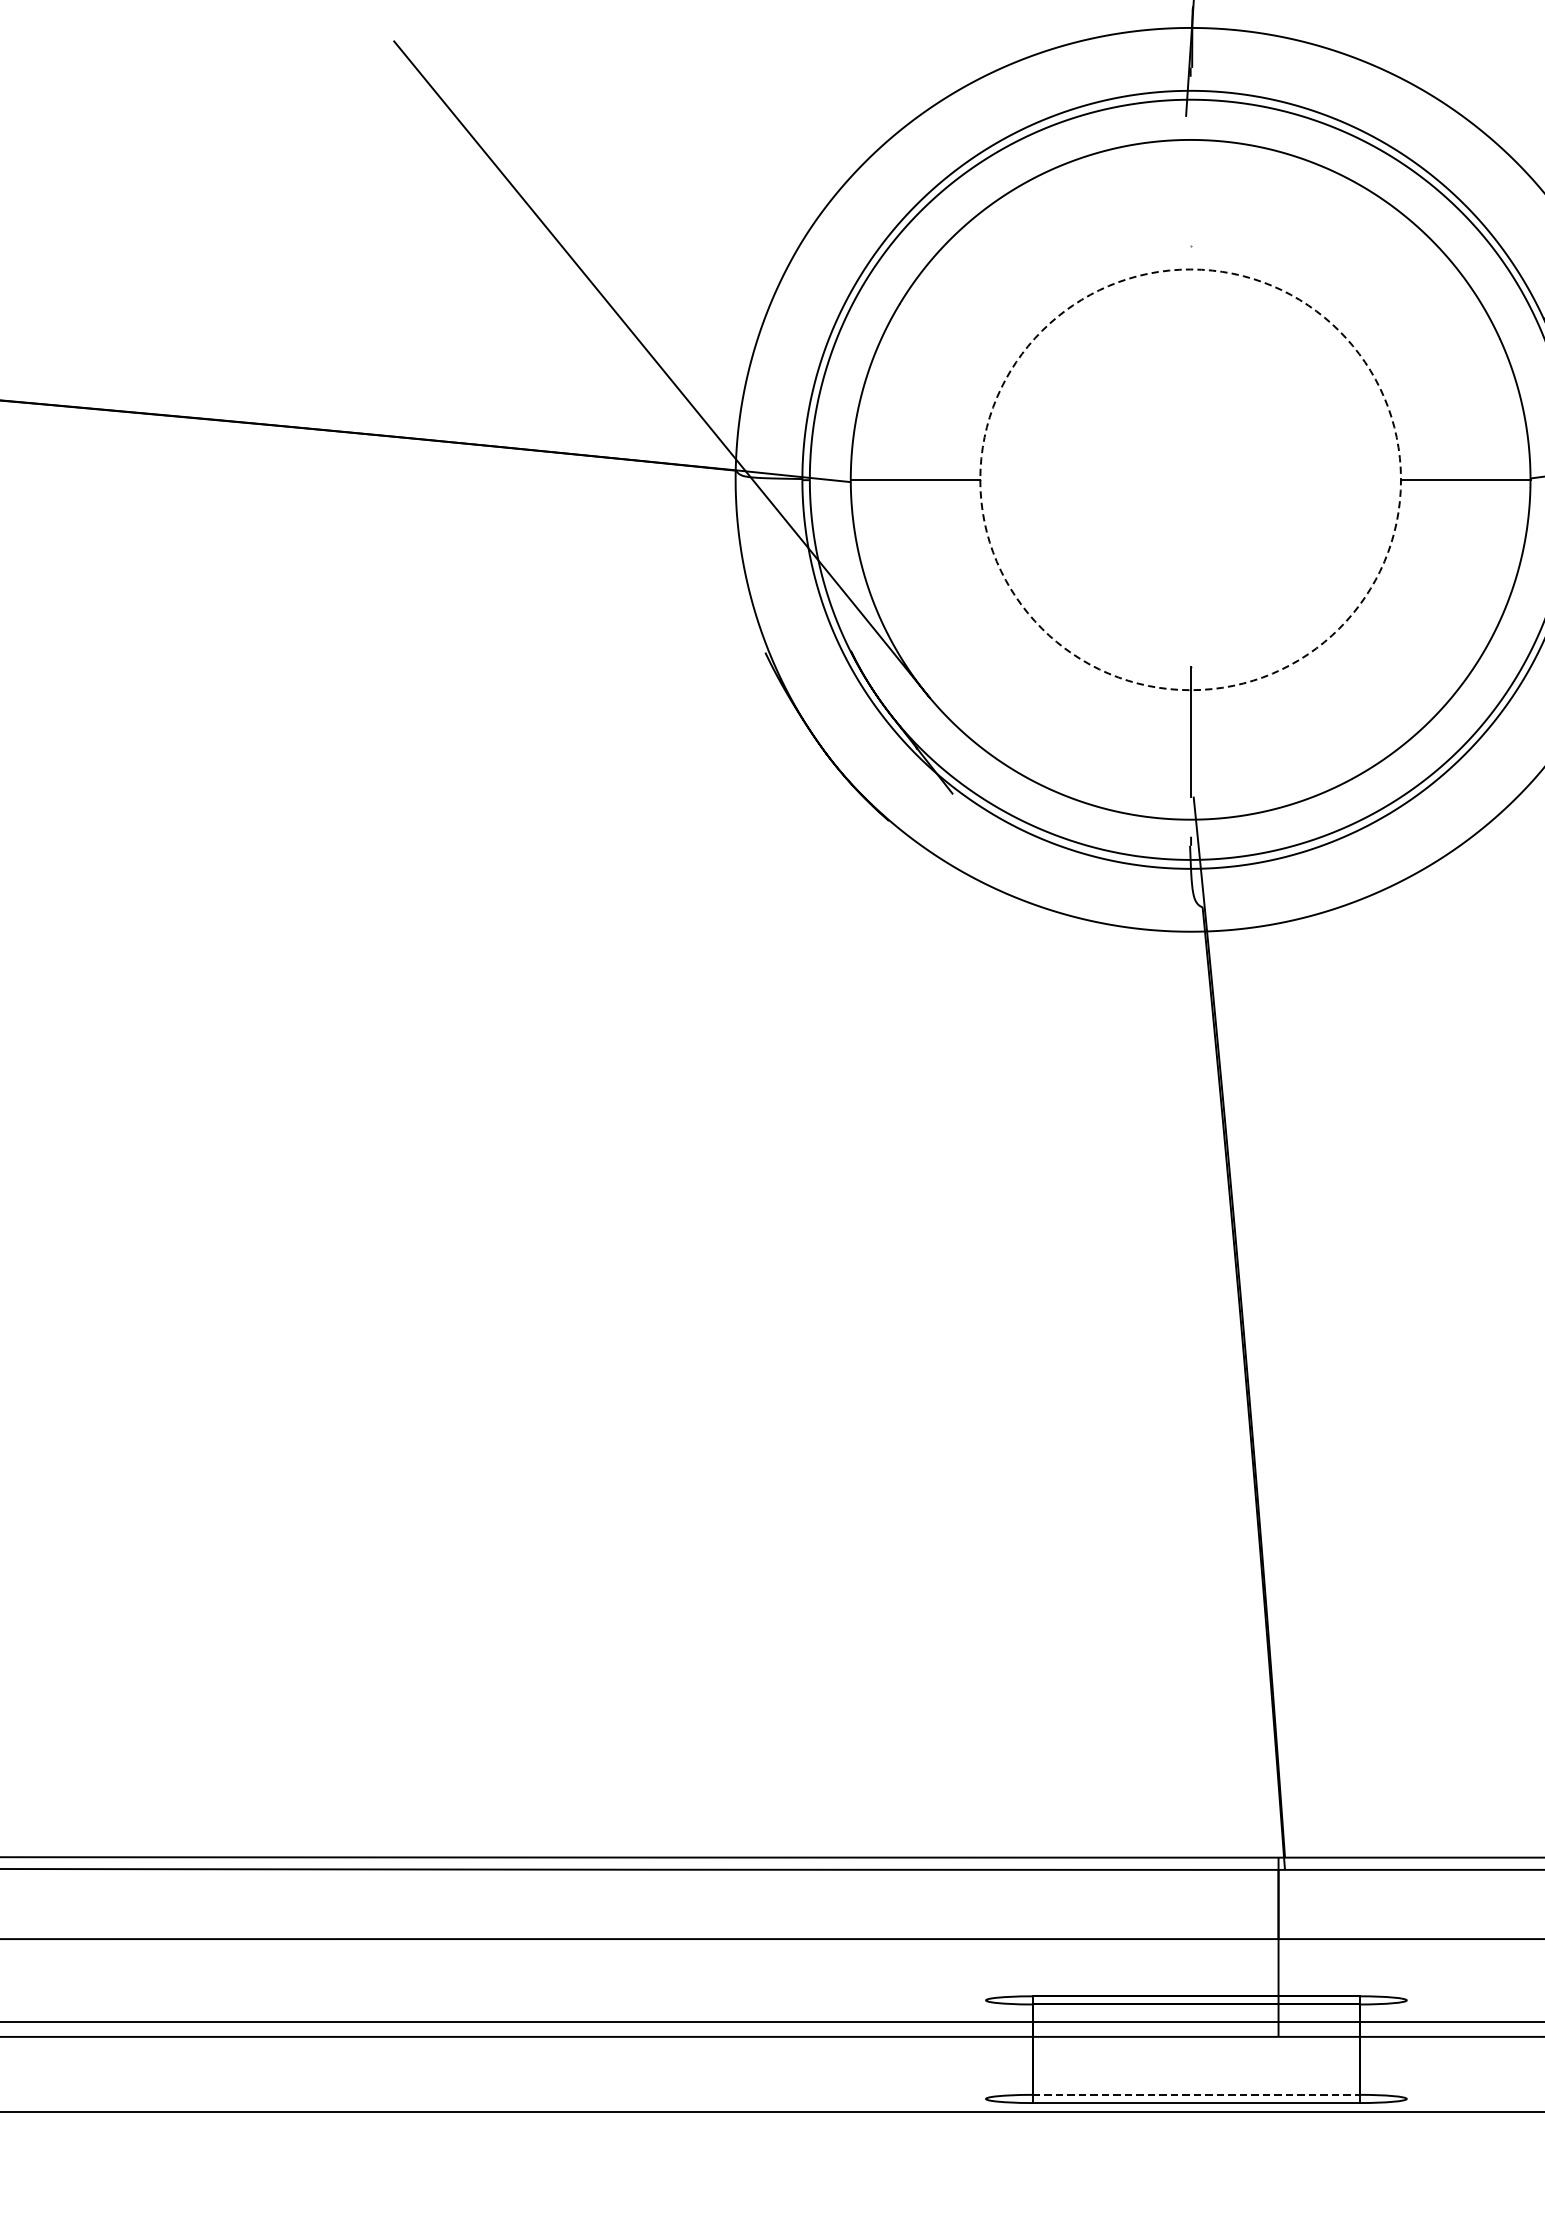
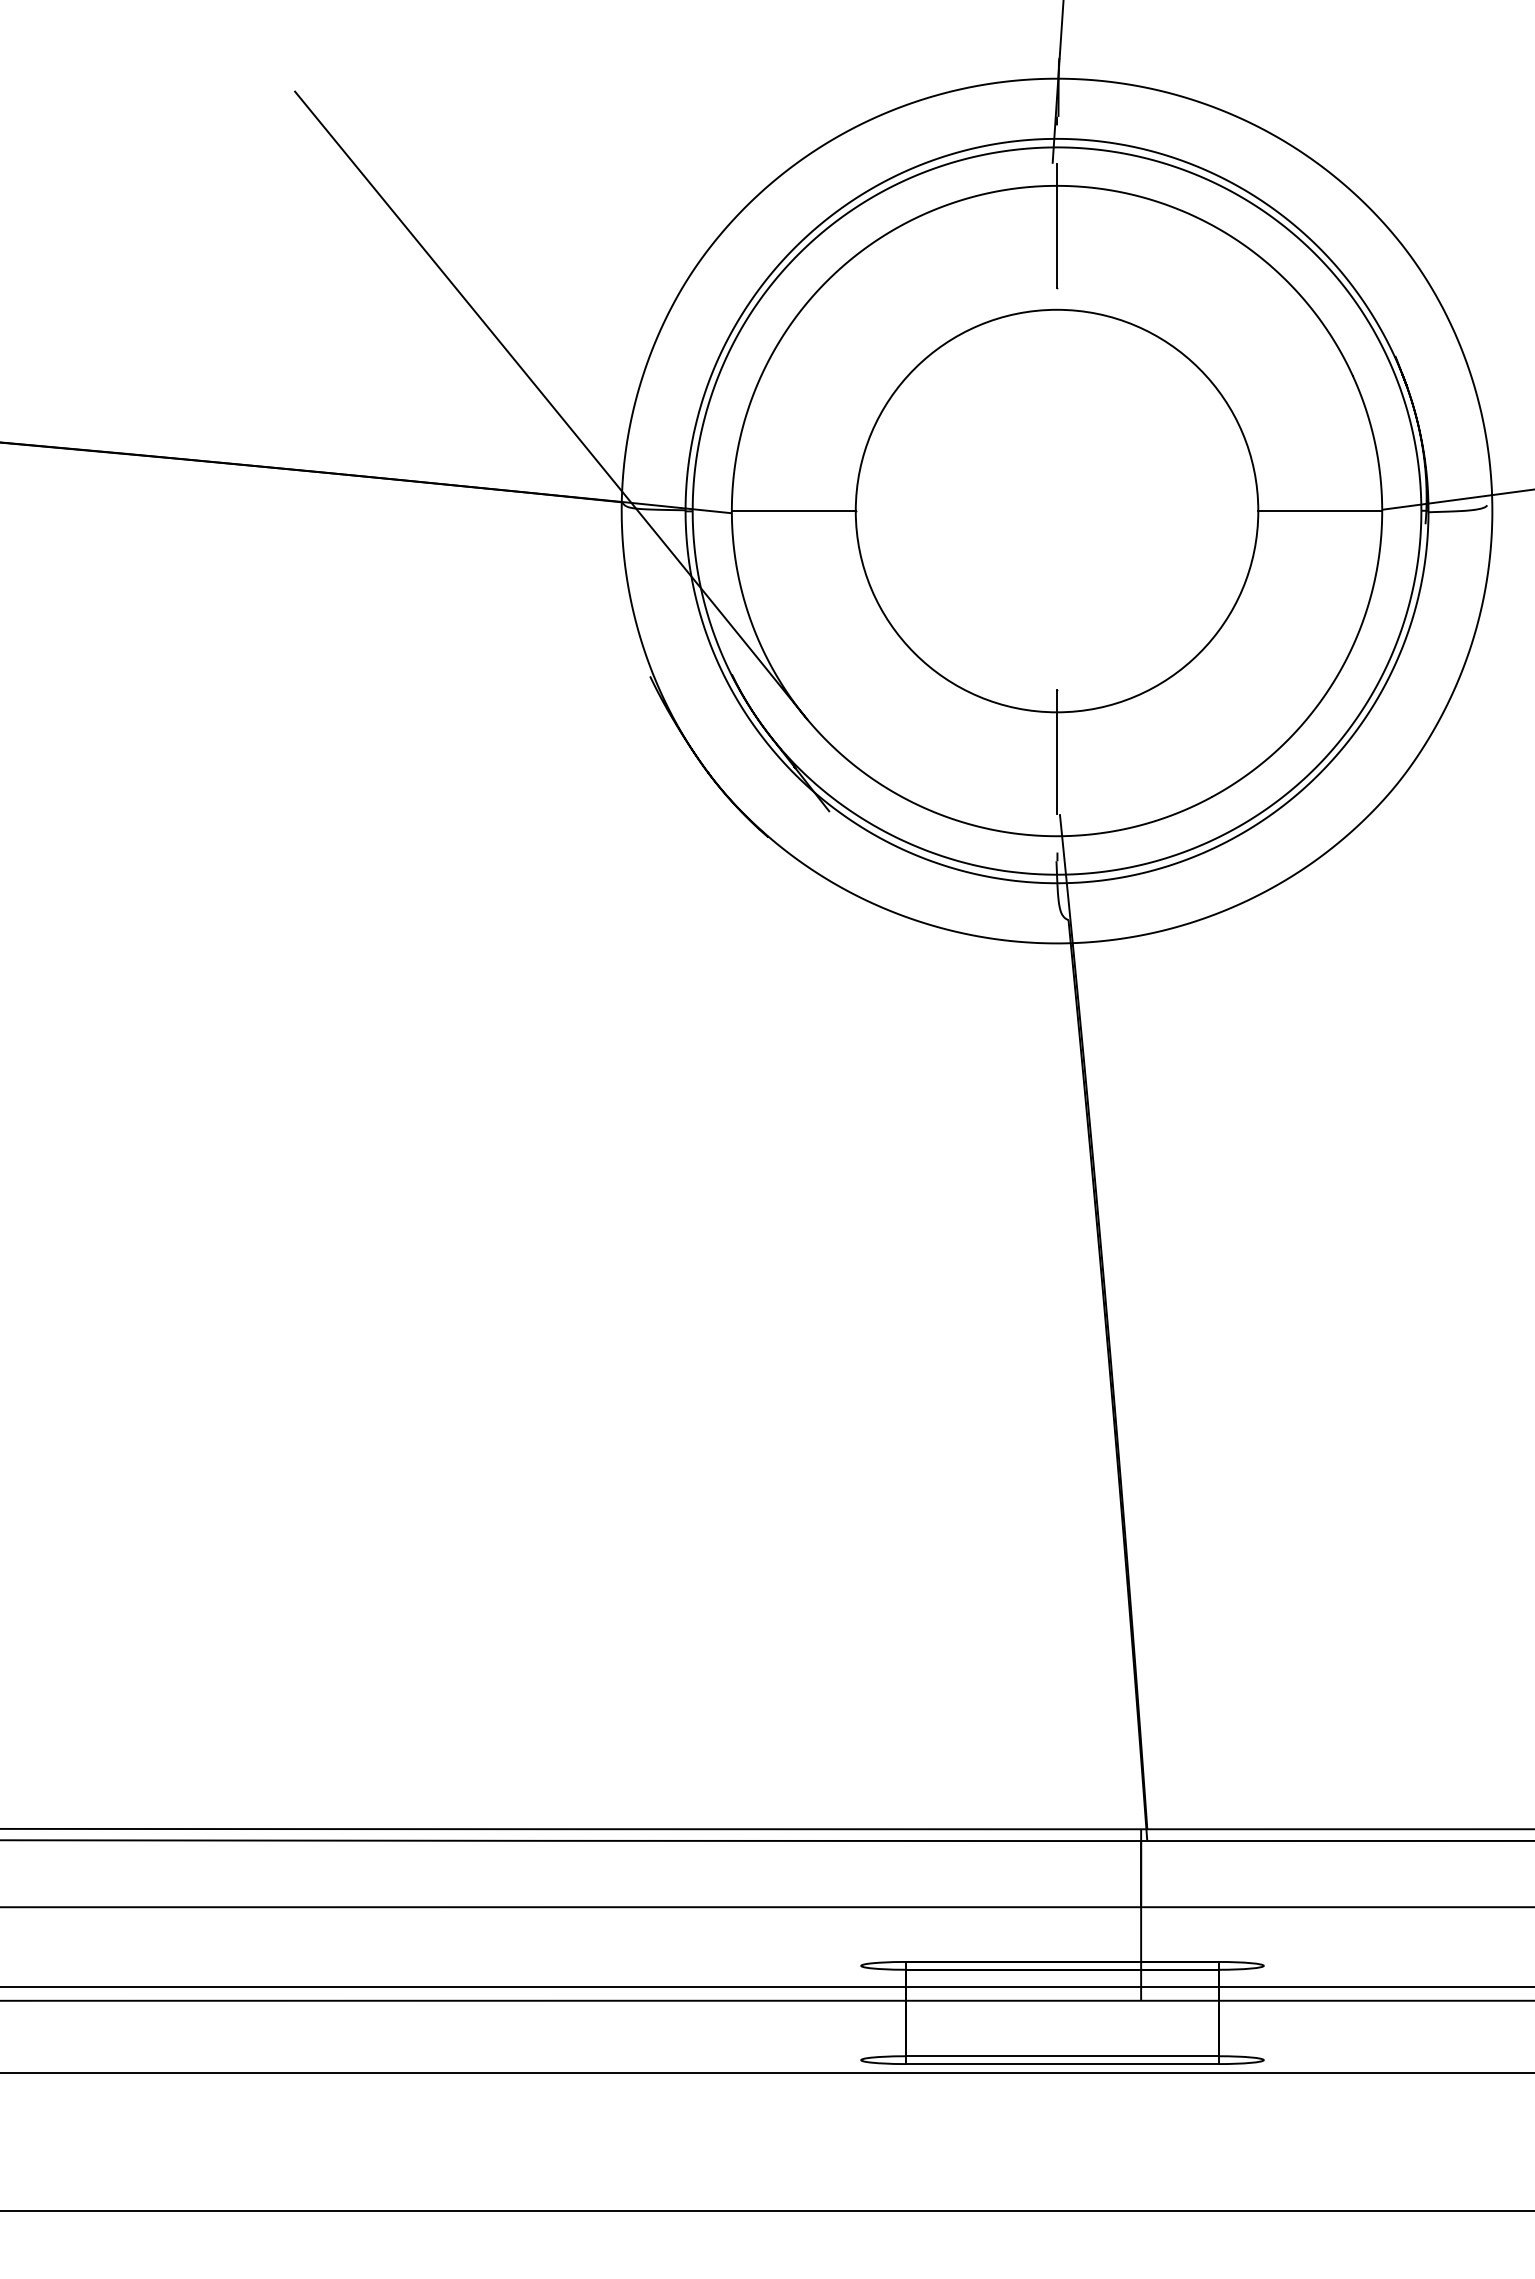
line: (1191, 181) -> (1057, 225), added
circle: (1190, 479) -> (1056, 510), dashed -> solid
line: (1196, 2095) -> (1062, 2056), dashed -> solid

